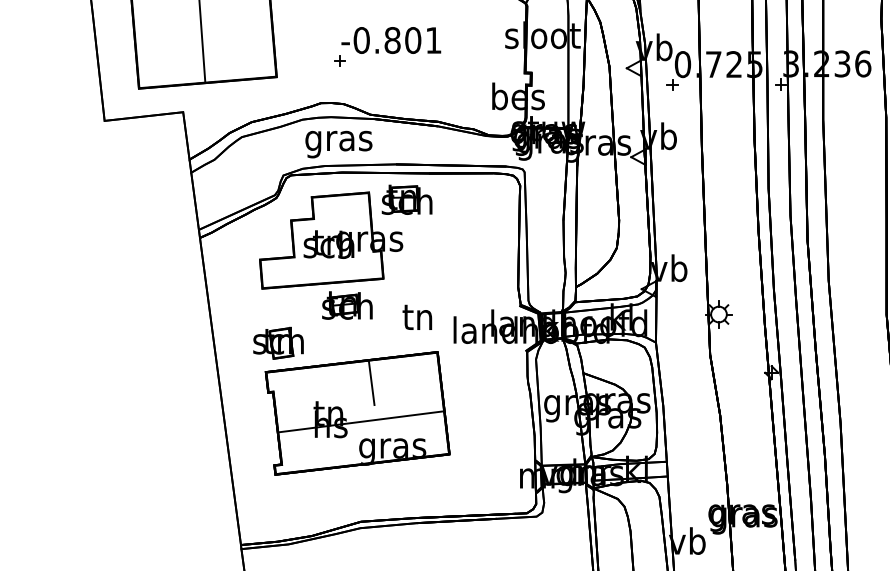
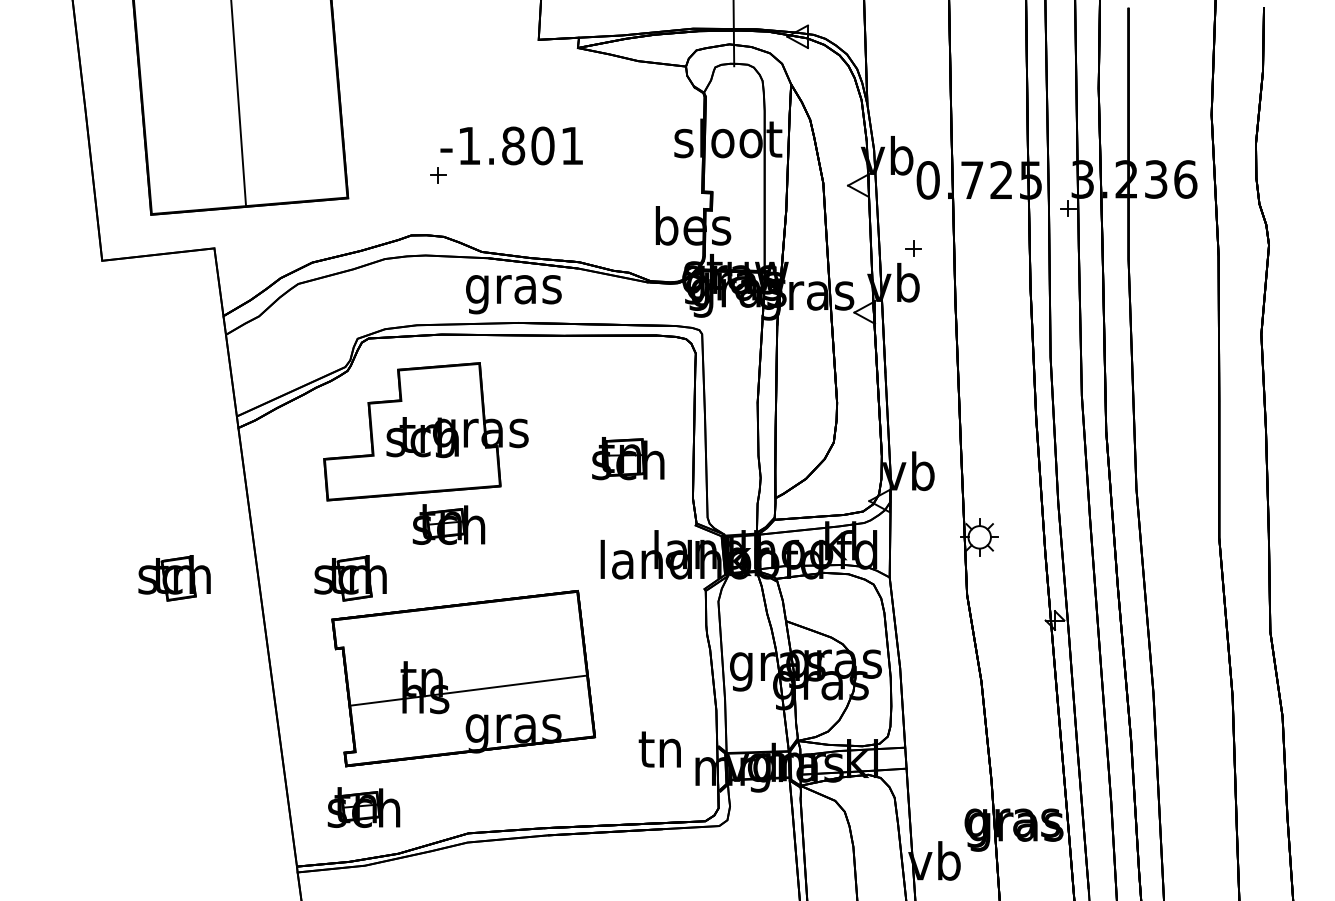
text: (361, 40) -> (469, 145), -0.801 -> -1.801
part: (672, 84) -> (913, 248), moved
text: (338, 144) -> (513, 294), moved
part: (407, 199) -> (628, 458), moved
text: (417, 317) -> (659, 749), moved
part: (155, 343) -> (174, 578), added
line: (371, 382) -> (483, 634), removed
part: (287, 503) -> (363, 807), added

